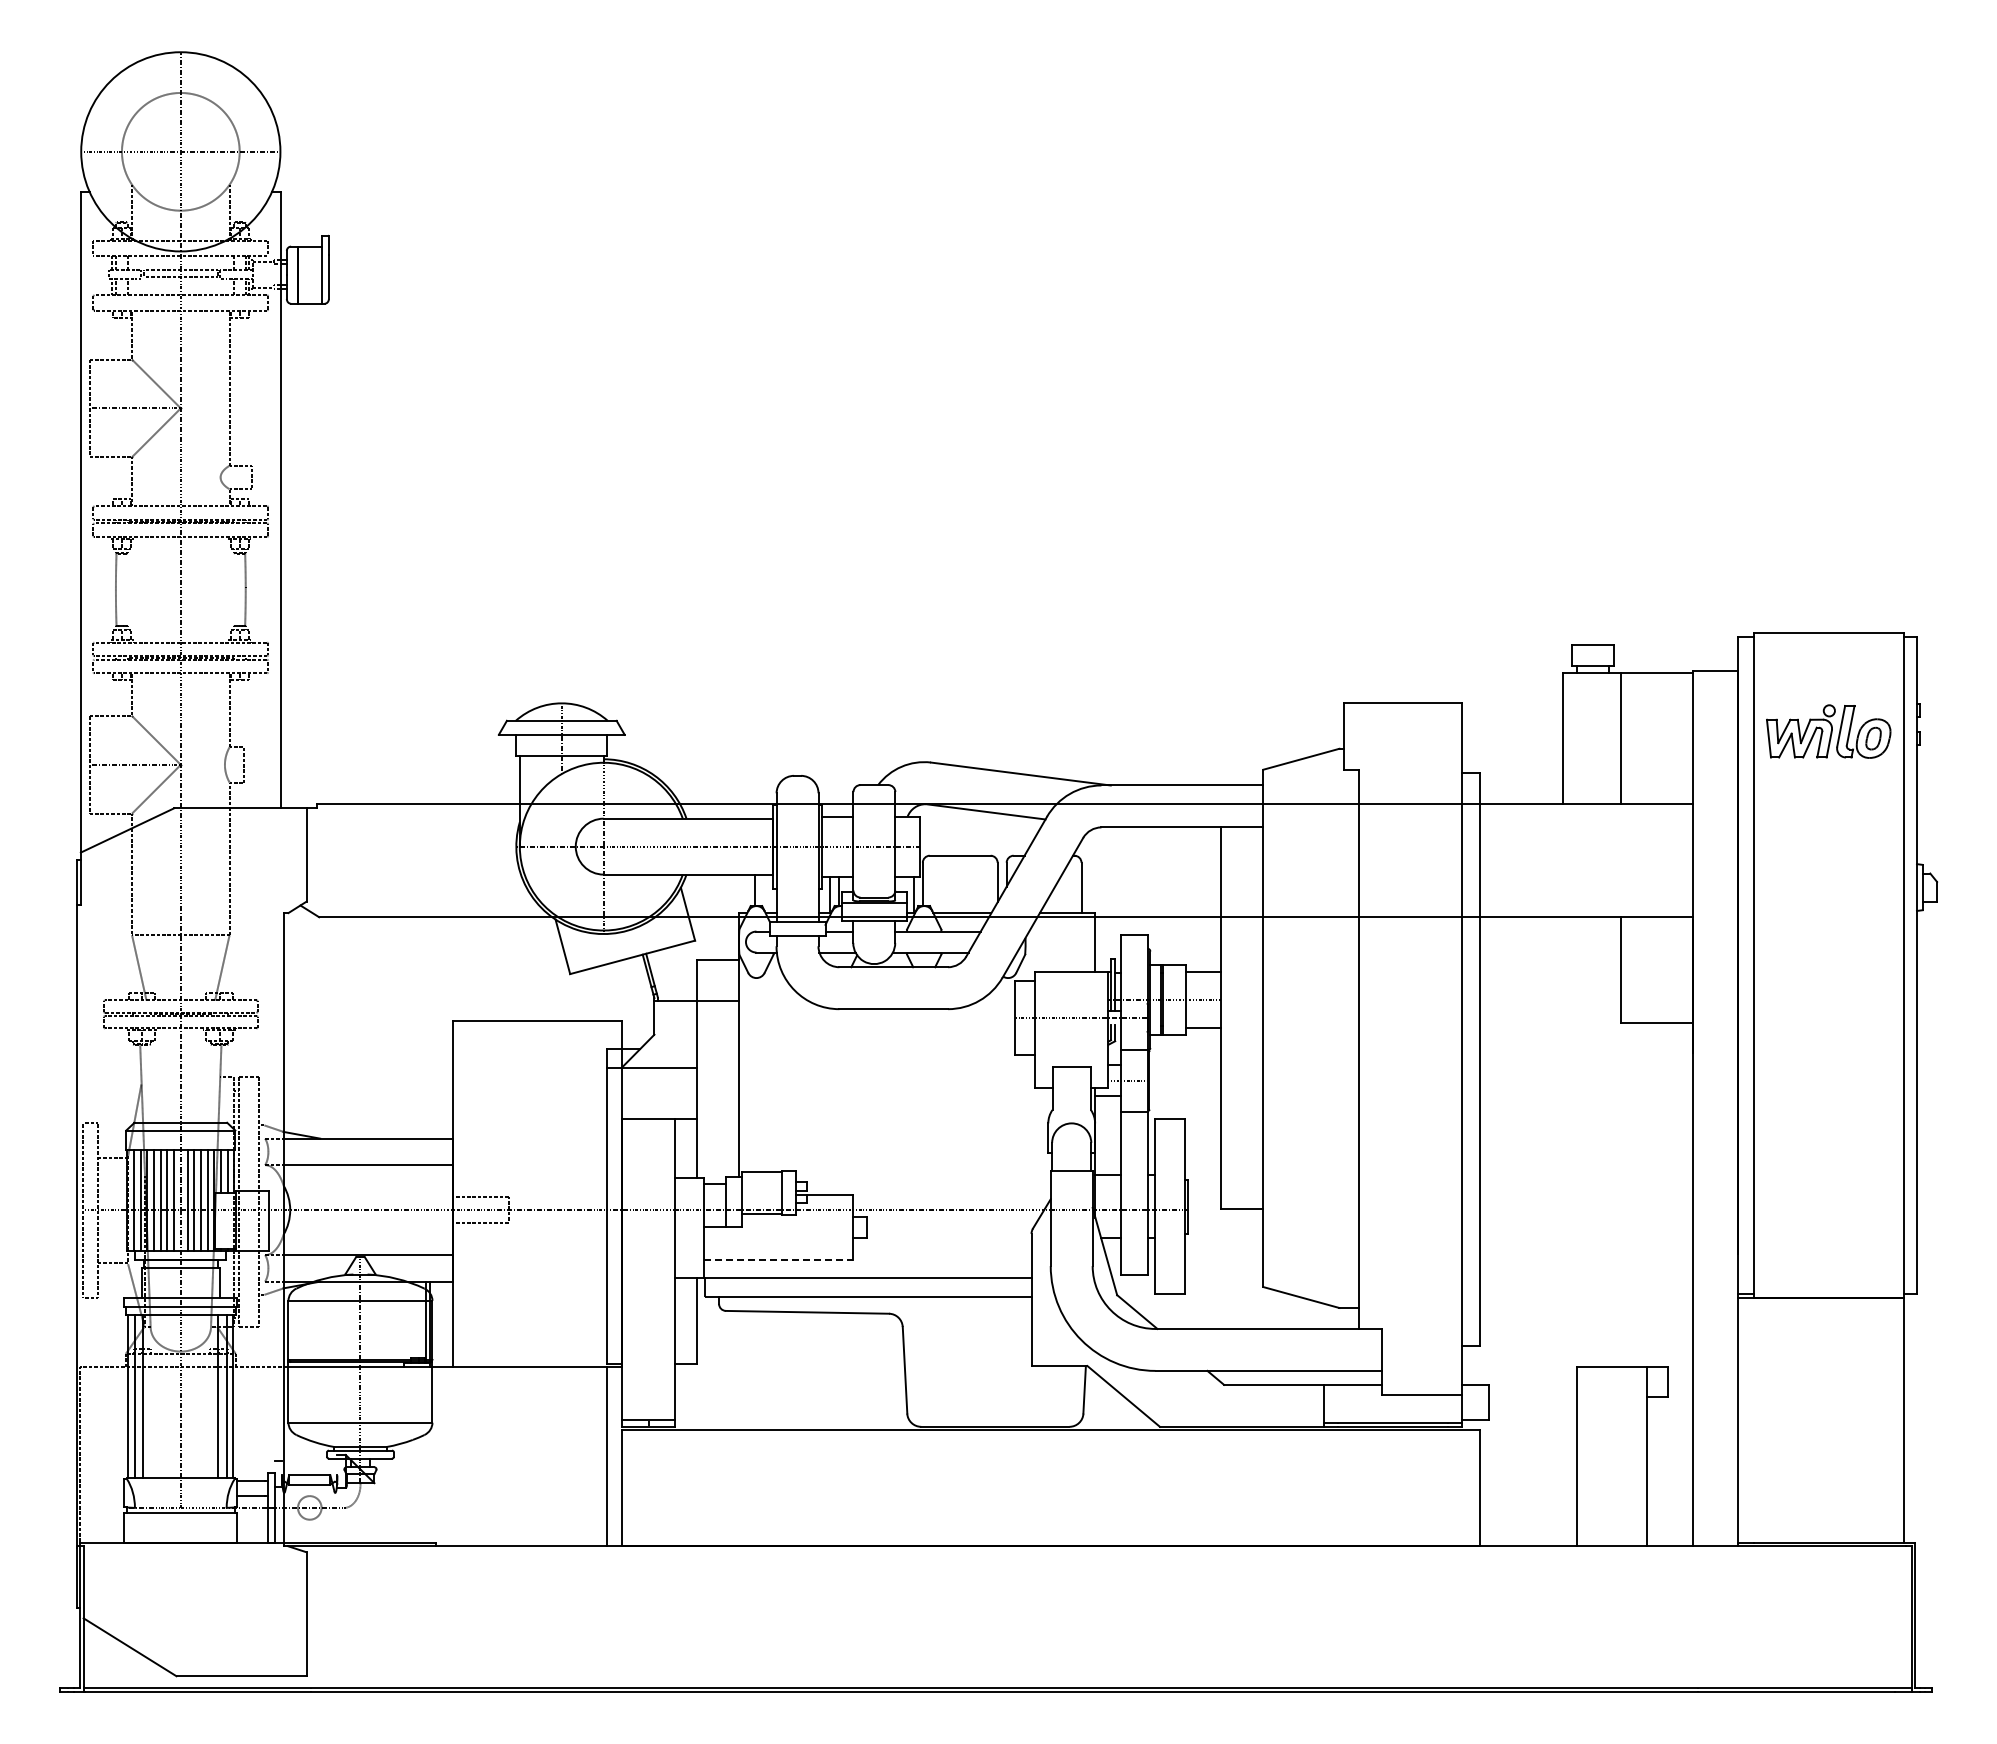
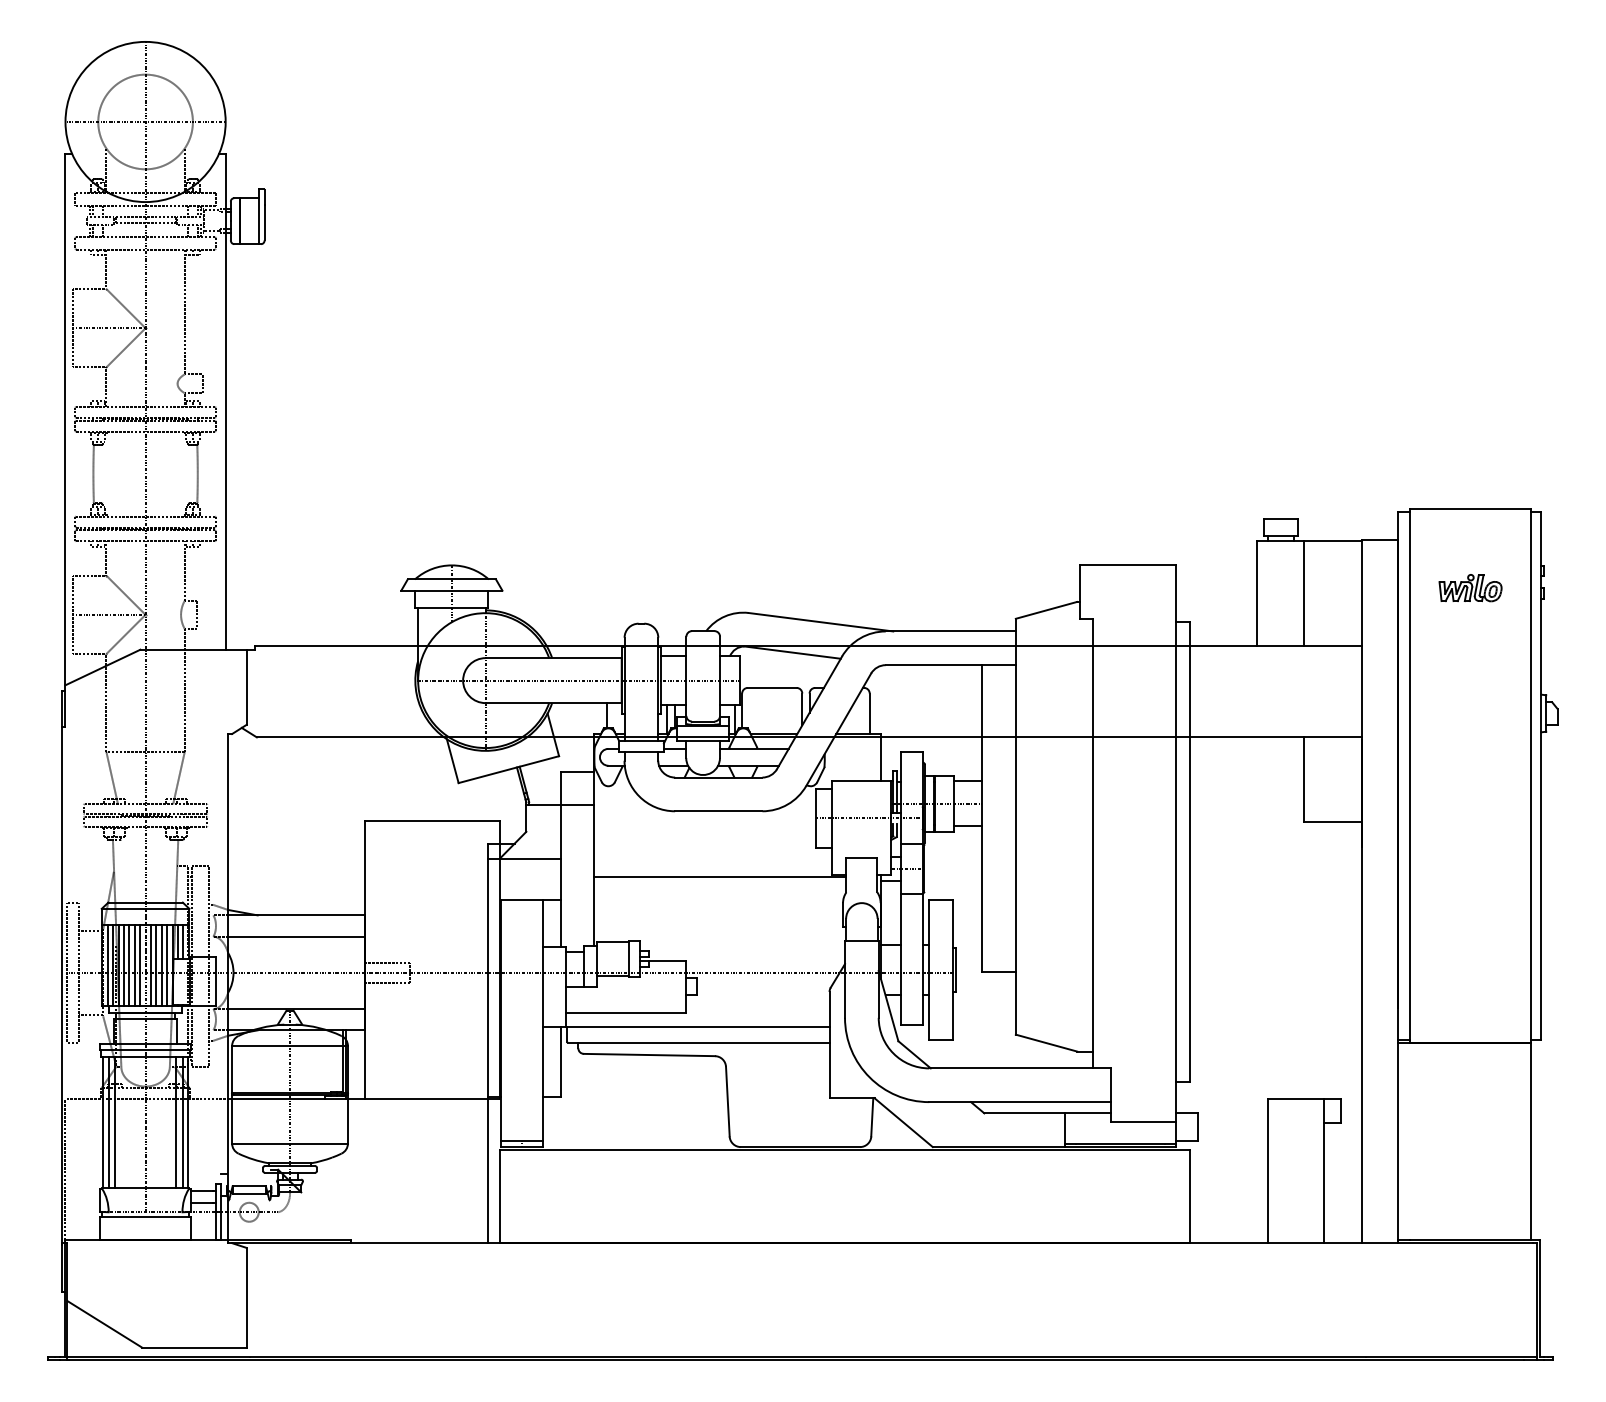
part: (1828, 731) -> (1470, 588), size x0.62
line: (895, 1091) -> (720, 877), added
line: (778, 1259) -> (626, 1012), dashed -> solid

